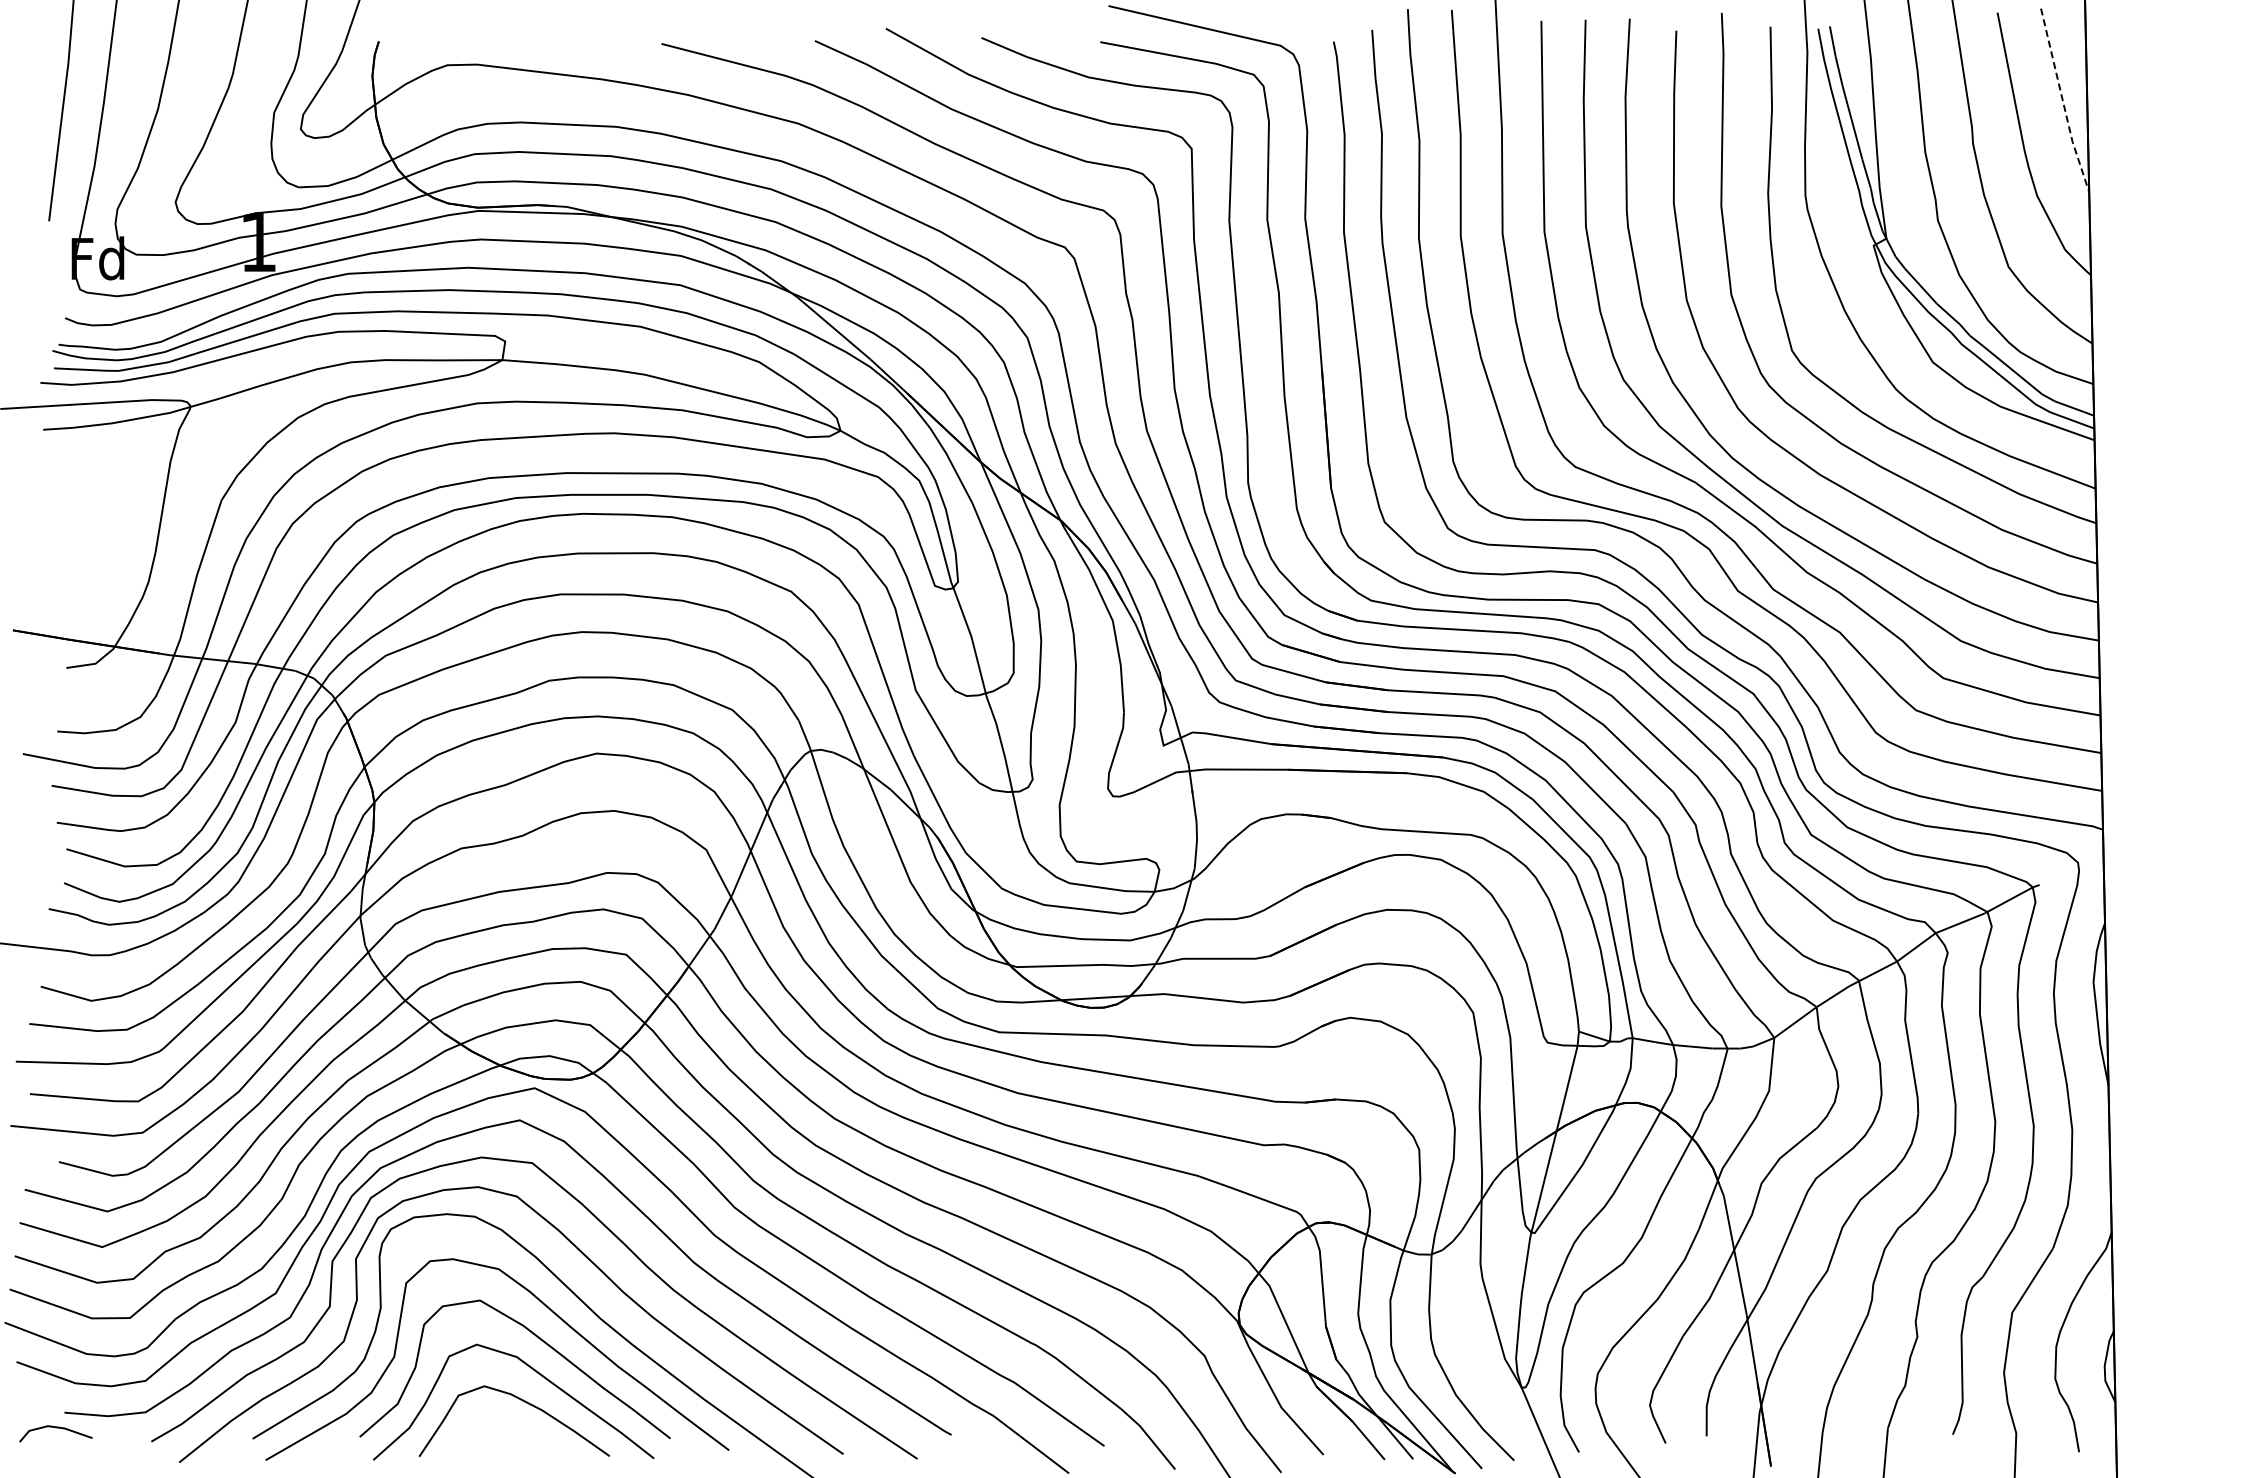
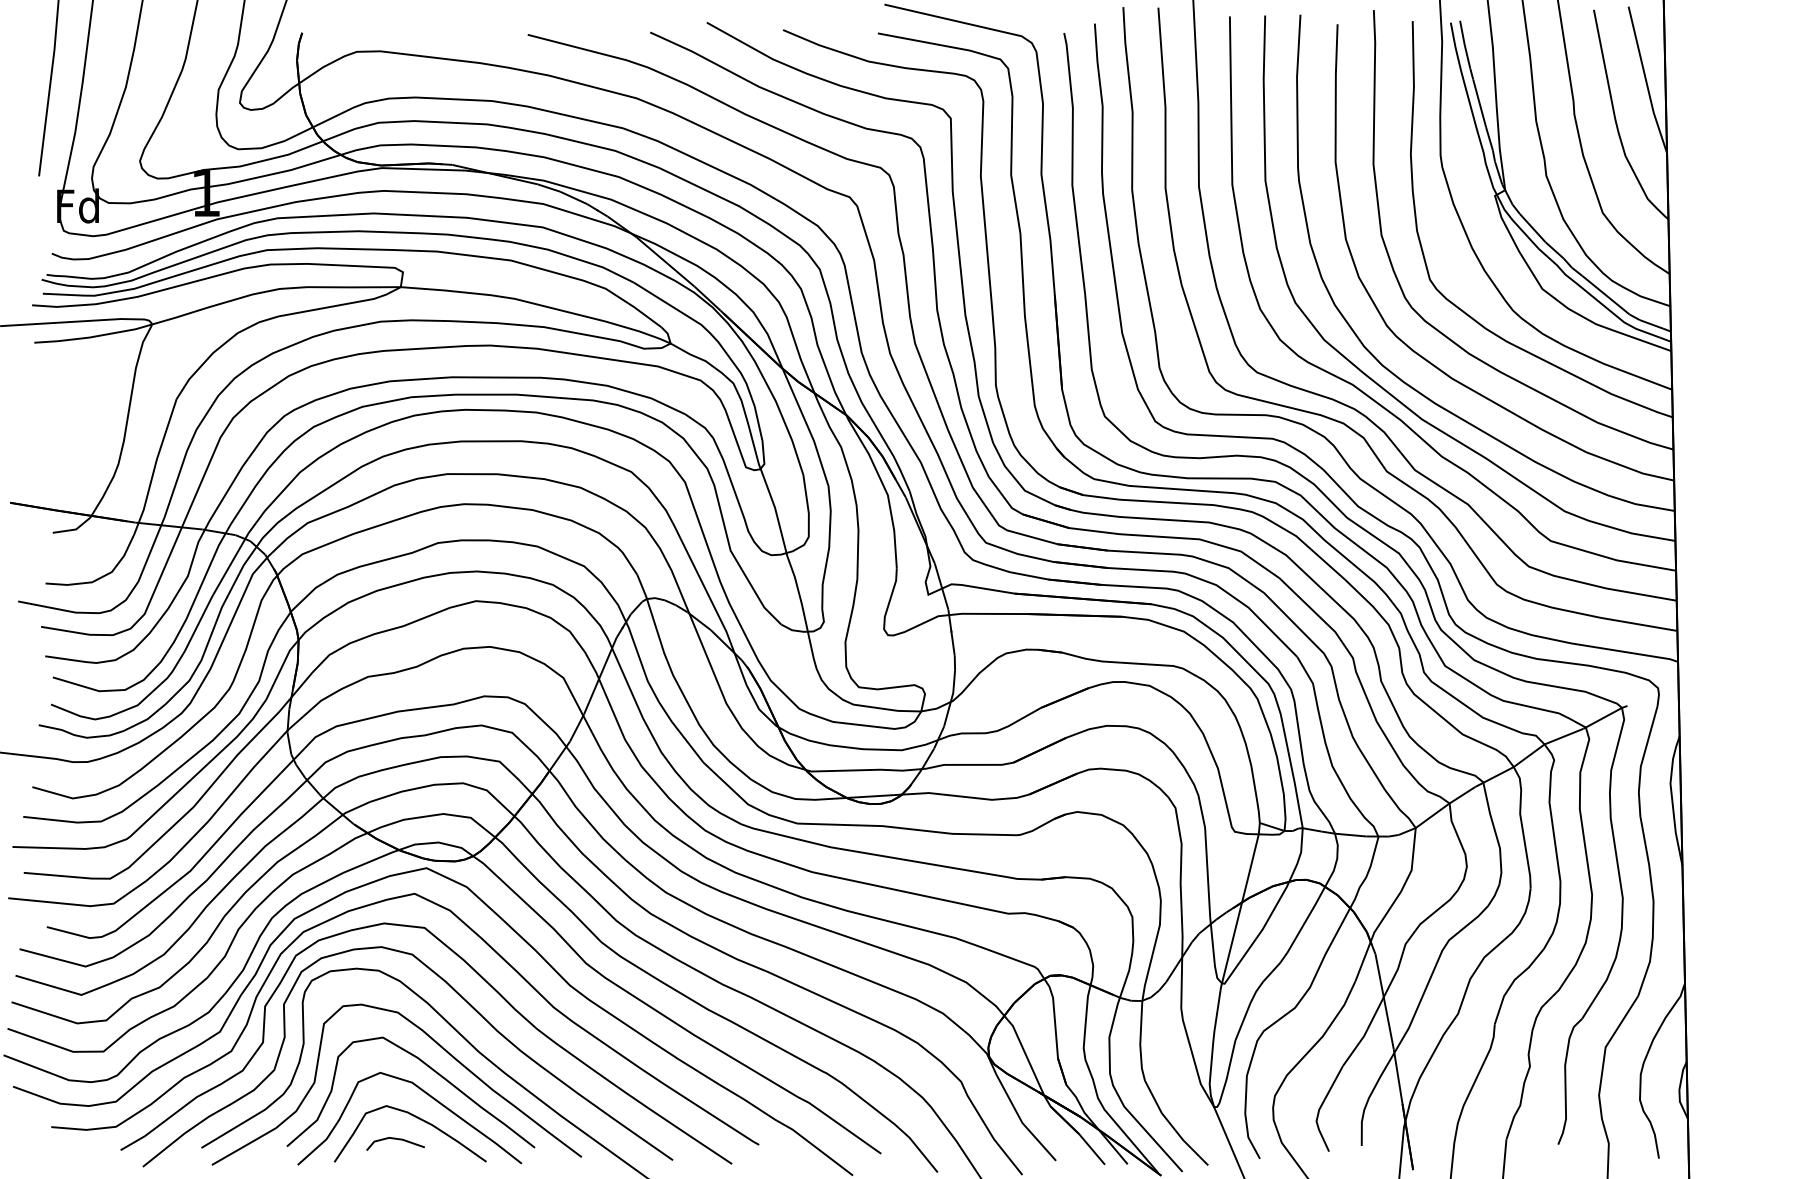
line: (2063, 101) -> (1646, 80), dashed -> solid
line: (55, 1428) -> (395, 1139), moved

